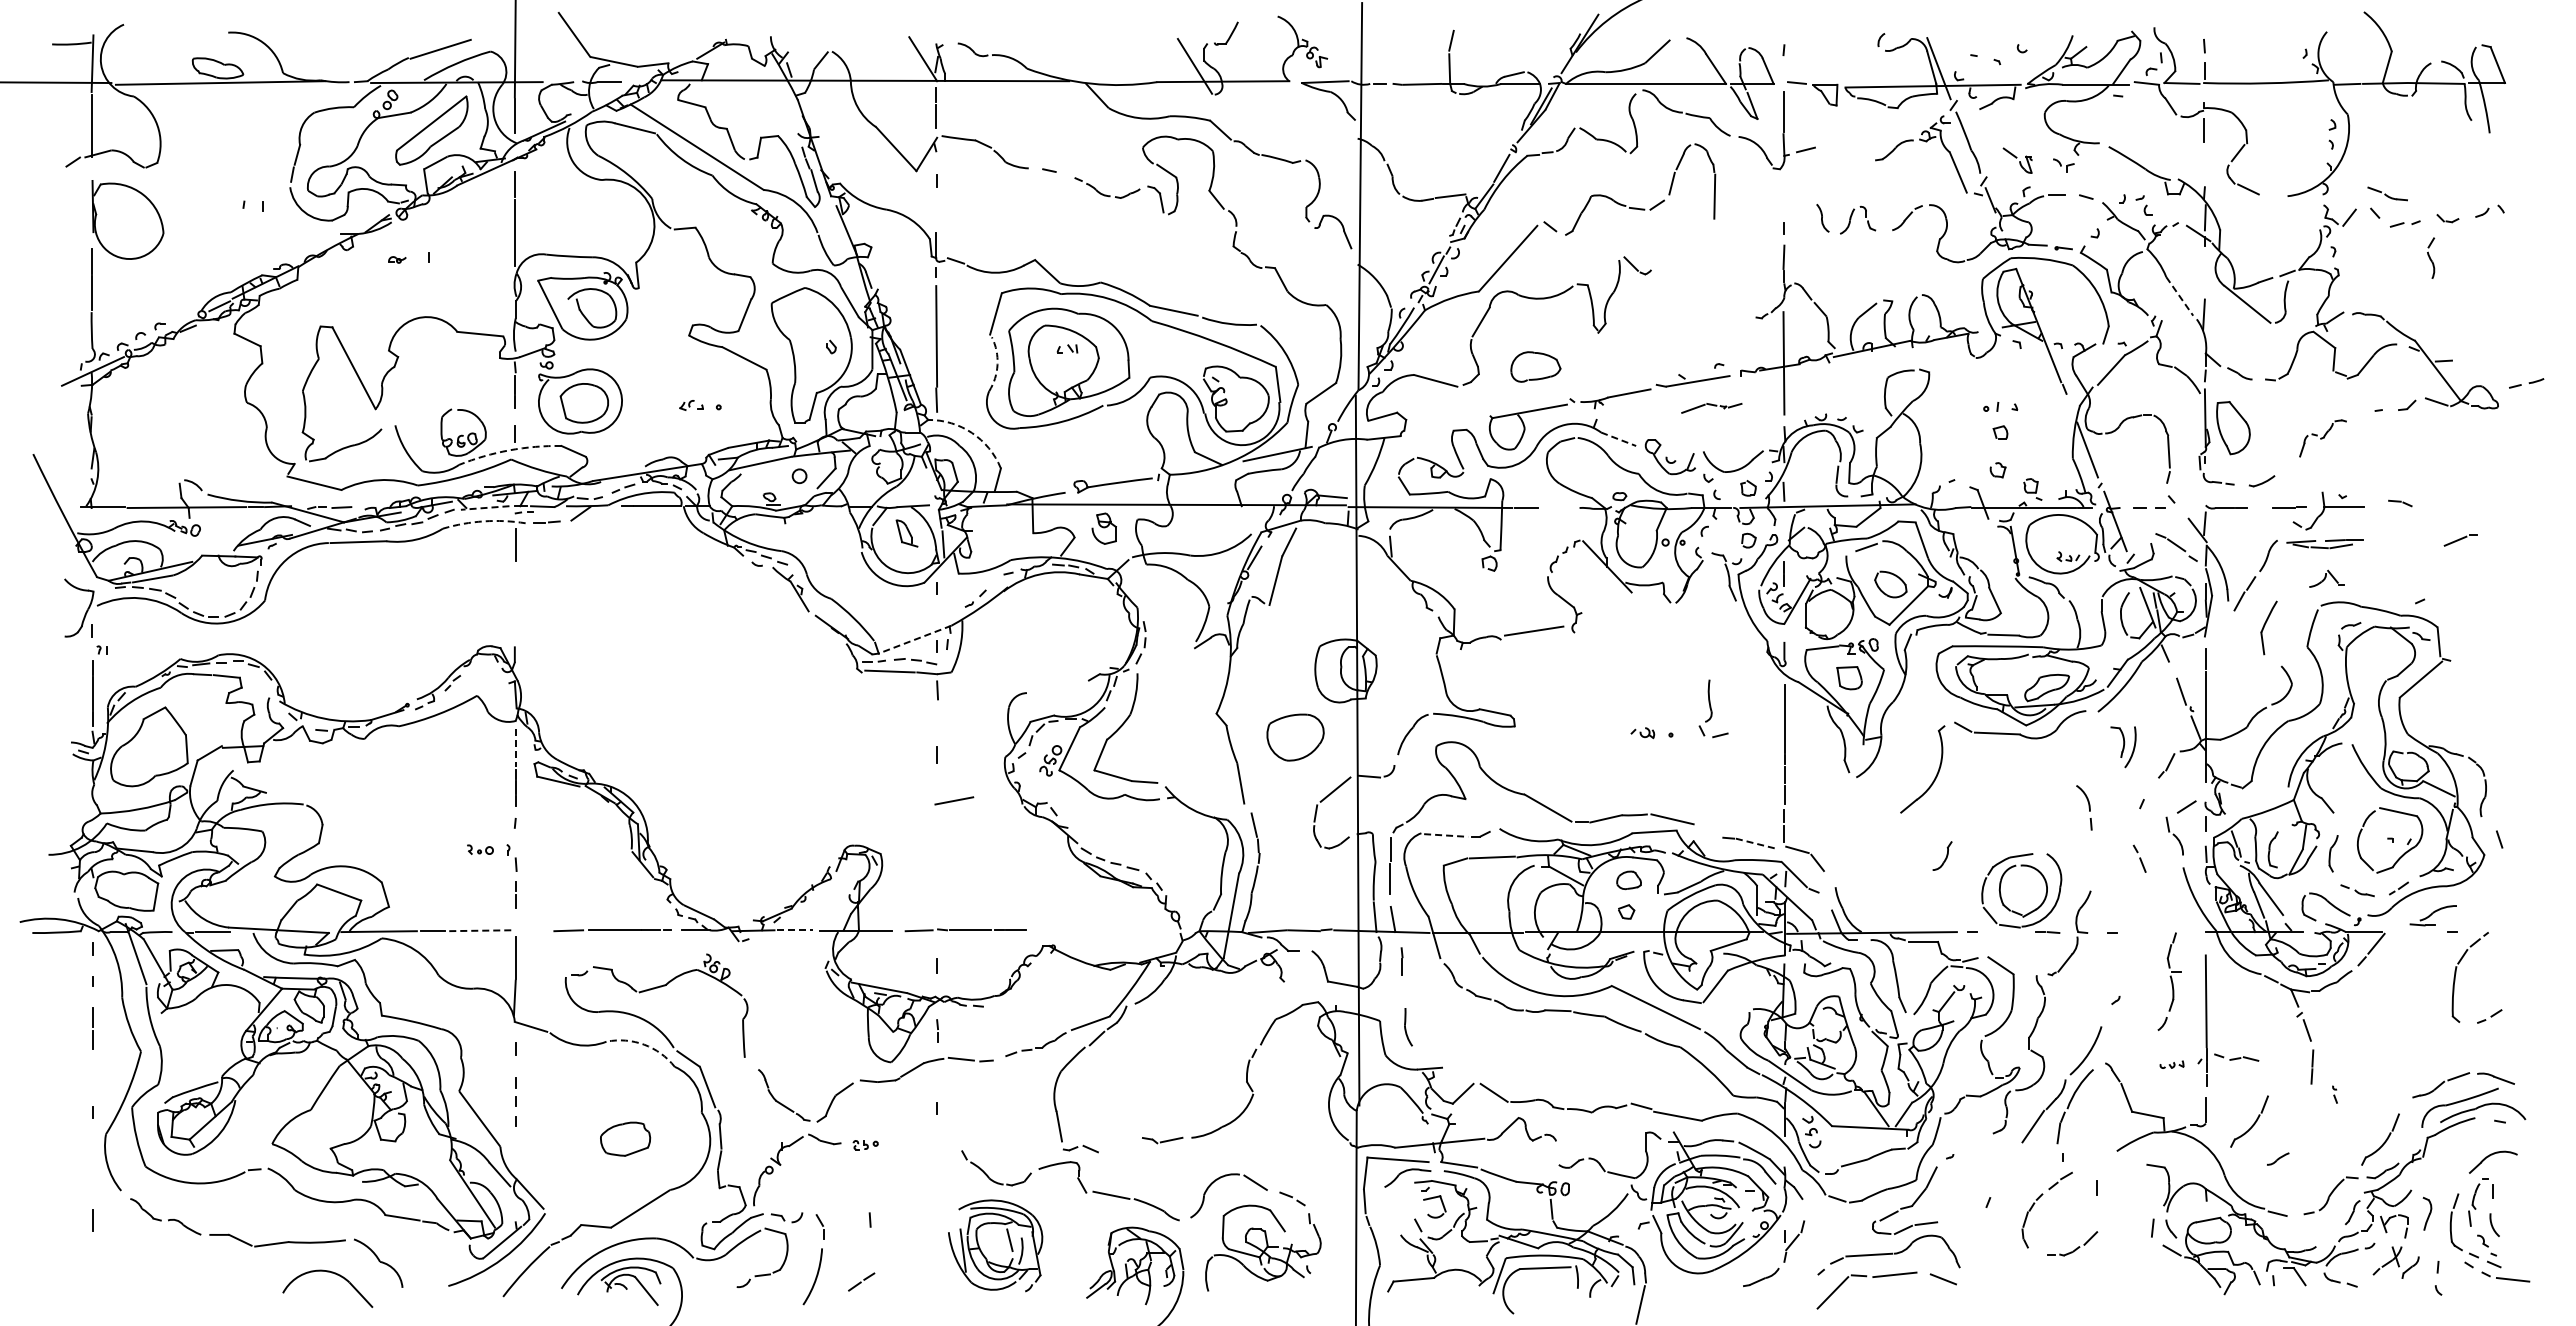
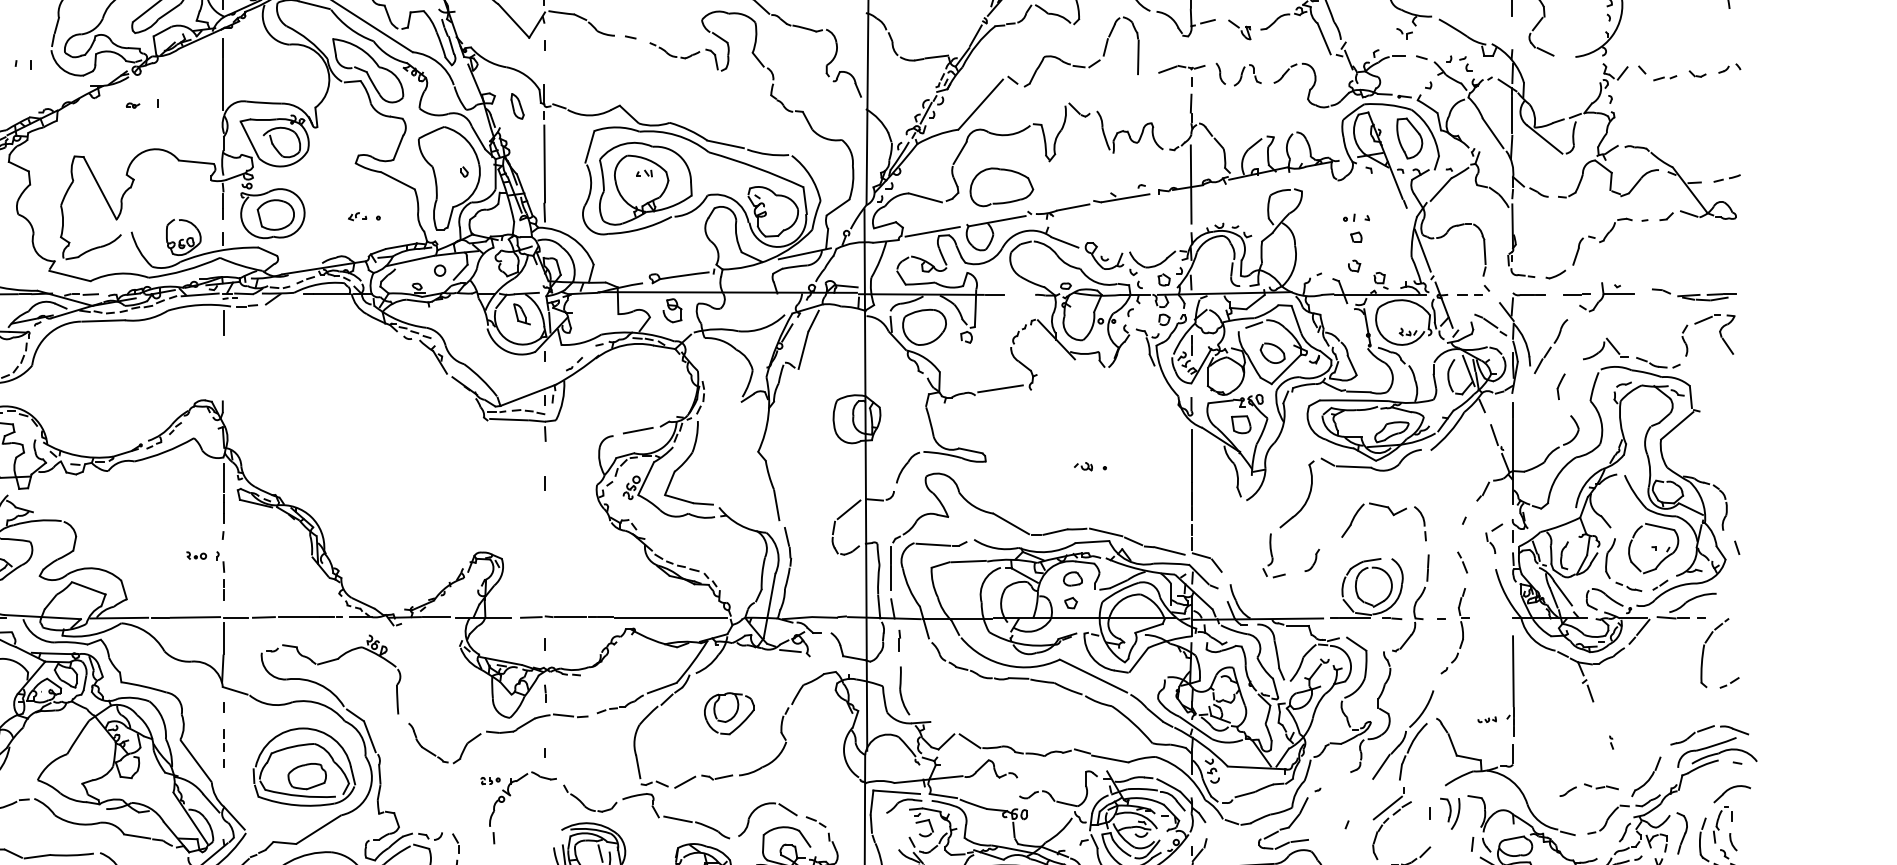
part: (2017, 160) -> (1239, 29), moved
part: (2387, 193) -> (1651, 362), moved
part: (705, 213) -> (368, 70), added
part: (2431, 257) -> (1685, 340), moved
part: (901, 260) -> (517, 106), added
line: (2204, 272) -> (1512, 115), added
part: (1703, 294) -> (1129, 132), added
line: (2179, 296) -> (1492, 133), dashed -> solid
arc: (997, 364) -> (591, 185), dashed -> solid
part: (1535, 366) -> (1001, 186), size x1.67
part: (2526, 383) -> (1727, 178), moved
part: (1711, 408) -> (1181, 69), moved
line: (1444, 425) -> (932, 231), added
part: (2233, 428) -> (1409, 138), moved
arc: (972, 432) -> (572, 237), dashed -> solid
part: (2322, 438) -> (1602, 241), size x1.67
line: (1618, 439) -> (1064, 242), dashed -> solid
arc: (509, 450) -> (218, 251), dashed -> solid
line: (484, 508) -> (199, 295), dashed -> solid
arc: (483, 521) -> (198, 305), dashed -> solid
part: (2324, 544) -> (1706, 297), moved
part: (2481, 564) -> (1723, 338), added
part: (2326, 578) -> (1605, 348), size x1.67
part: (2268, 628) -> (1560, 386), size x0.62
line: (915, 639) -> (528, 395), dashed -> solid
part: (1713, 708) -> (1273, 555), moved
part: (1295, 737) -> (924, 327), moved
line: (515, 747) -> (223, 477), dashed -> solid
part: (2123, 747) -> (1450, 814), moved
part: (2026, 784) -> (1376, 505), added
line: (954, 800) -> (638, 430), moved
part: (2180, 827) -> (1493, 538), size x0.71
line: (1708, 830) -> (1133, 540), added
line: (1446, 835) -> (933, 544), dashed -> solid
line: (1756, 843) -> (1170, 550), dashed -> solid
part: (2333, 853) -> (1610, 558), size x1.43
part: (2433, 915) -> (1686, 605), size x1.67
line: (478, 930) -> (195, 617), dashed -> solid
line: (795, 930) -> (436, 617), dashed -> solid
line: (532, 931) -> (236, 618), added
line: (1102, 931) -> (671, 618), added
line: (1998, 932) -> (1354, 618), added
line: (1258, 974) -> (790, 650), added
part: (2169, 981) -> (1460, 625), moved
part: (1408, 1027) -> (904, 691), size x1.67
arc: (644, 1044) -> (321, 704), dashed -> solid
part: (1178, 1056) -> (729, 713), added
part: (2236, 1057) -> (1601, 786), moved
line: (2312, 1066) -> (1428, 567), moved
part: (618, 1099) -> (301, 746), added
part: (2249, 1121) -> (1546, 763), removed
line: (1120, 1146) -> (684, 782), added
part: (781, 1165) -> (510, 795), moved
line: (2041, 1180) -> (1387, 808), added
part: (2427, 1213) -> (1682, 833), size x1.67

